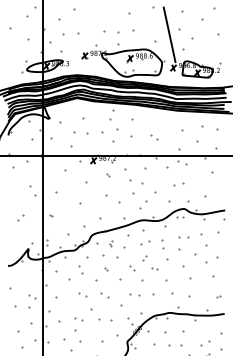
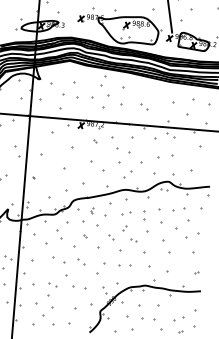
part: (178, 184) -> (165, 156), size x1.6
part: (183, 237) -> (165, 210), size x1.6
part: (82, 294) -> (58, 259), size x1.6
part: (134, 294) -> (111, 264), size x1.6

